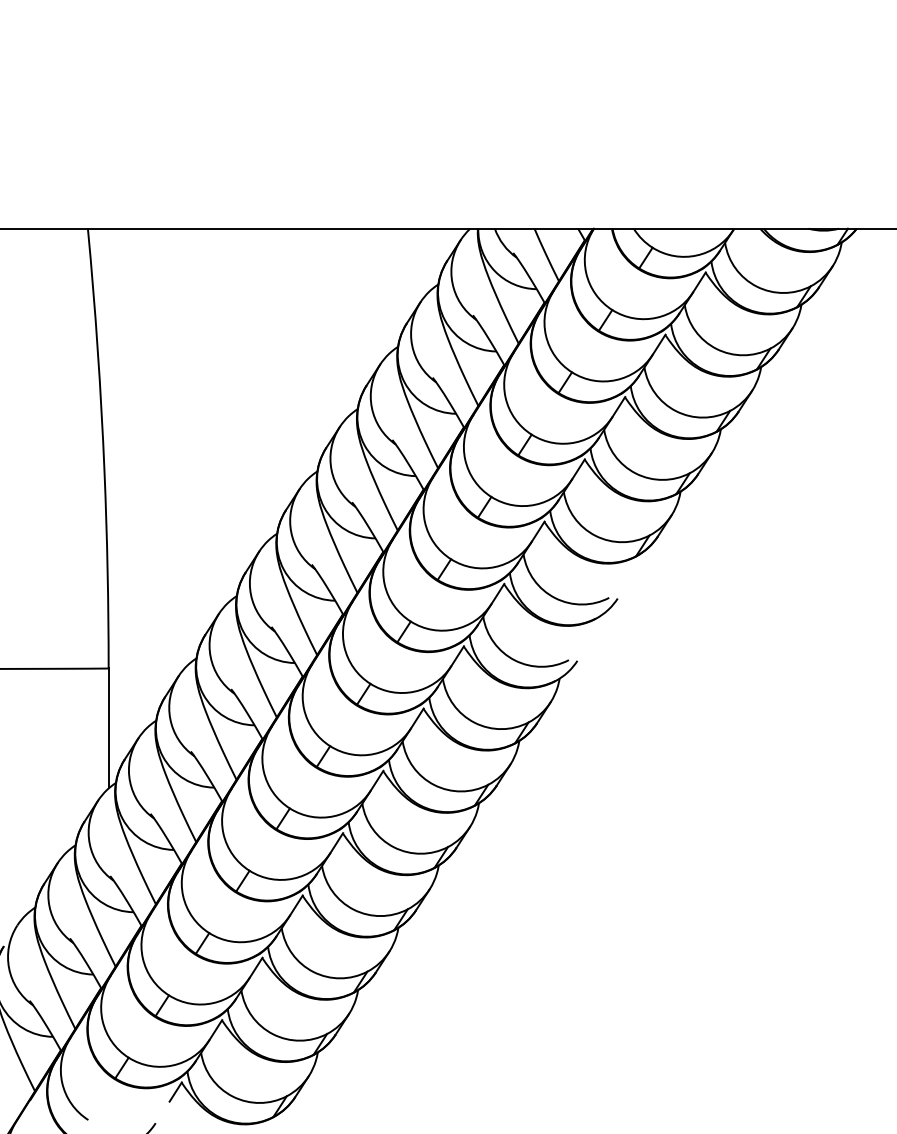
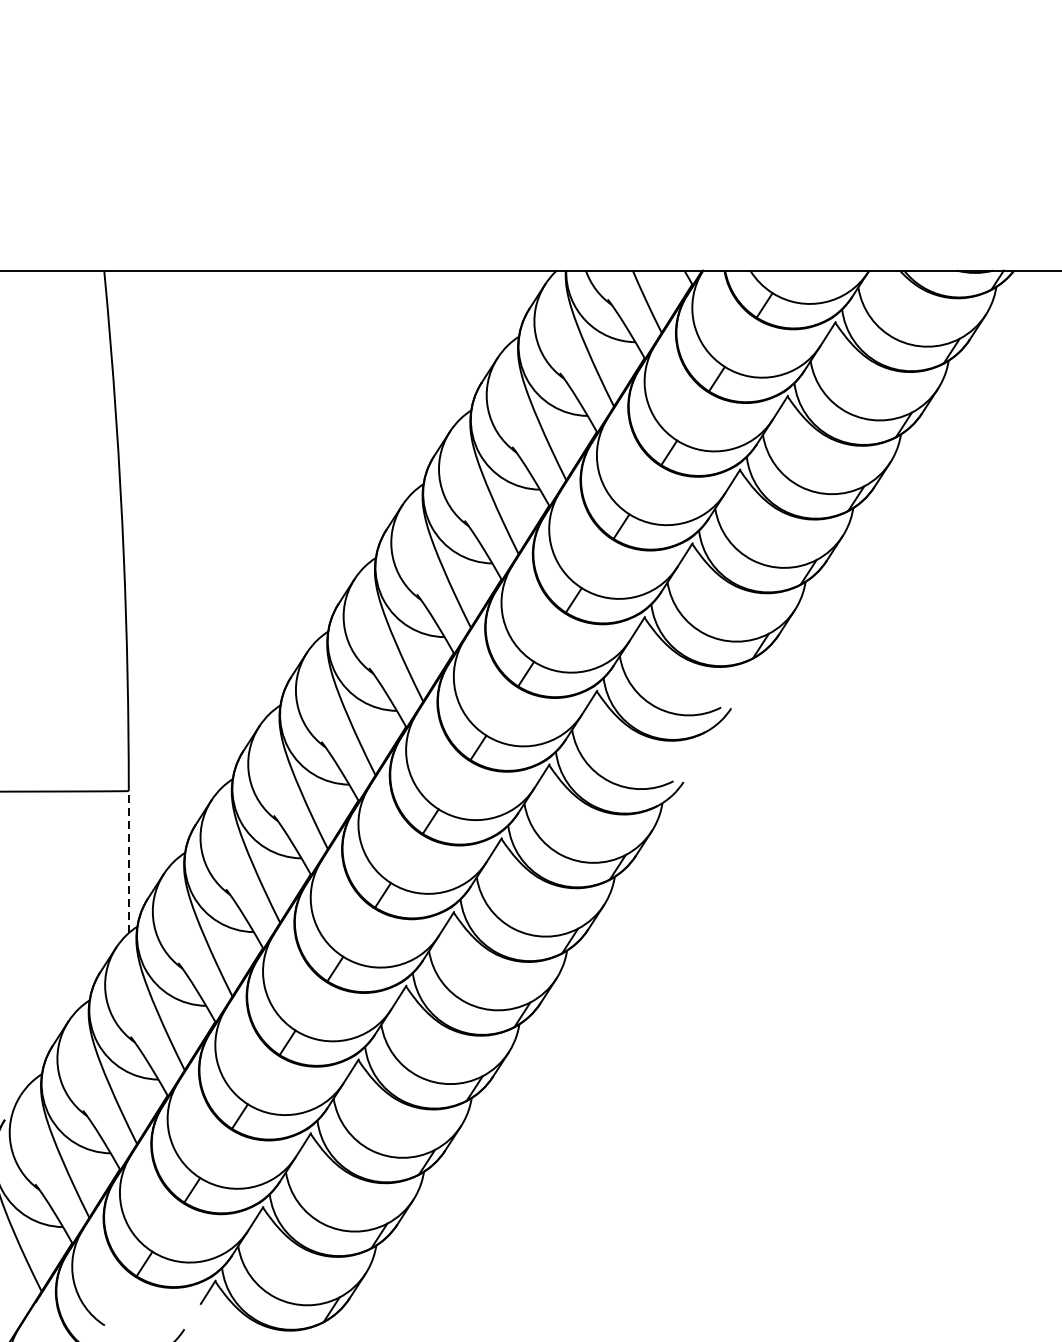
line: (108, 727) -> (128, 860), solid -> dashed

